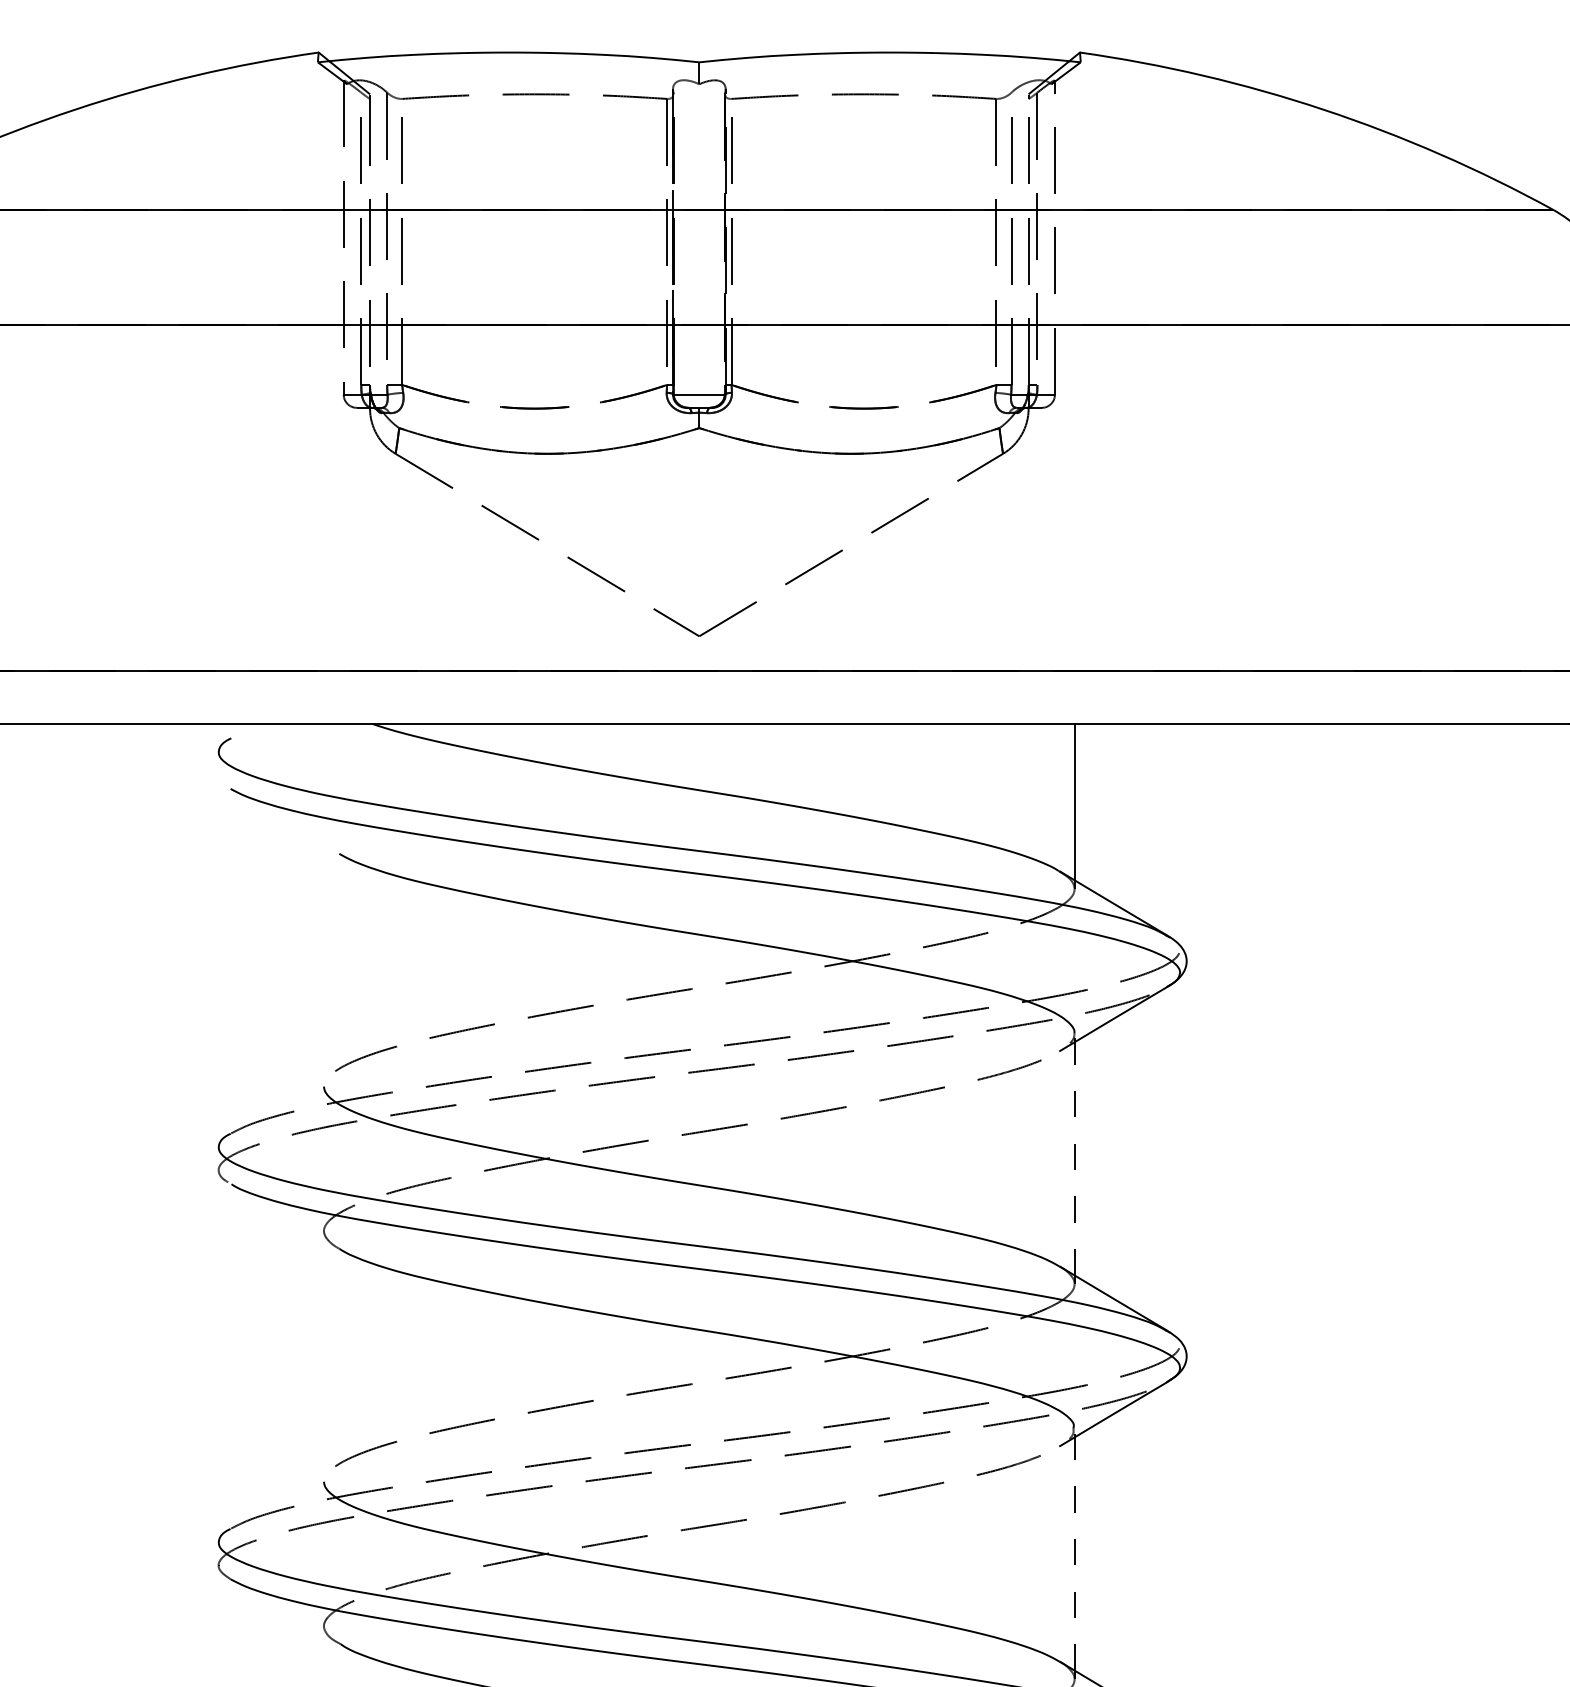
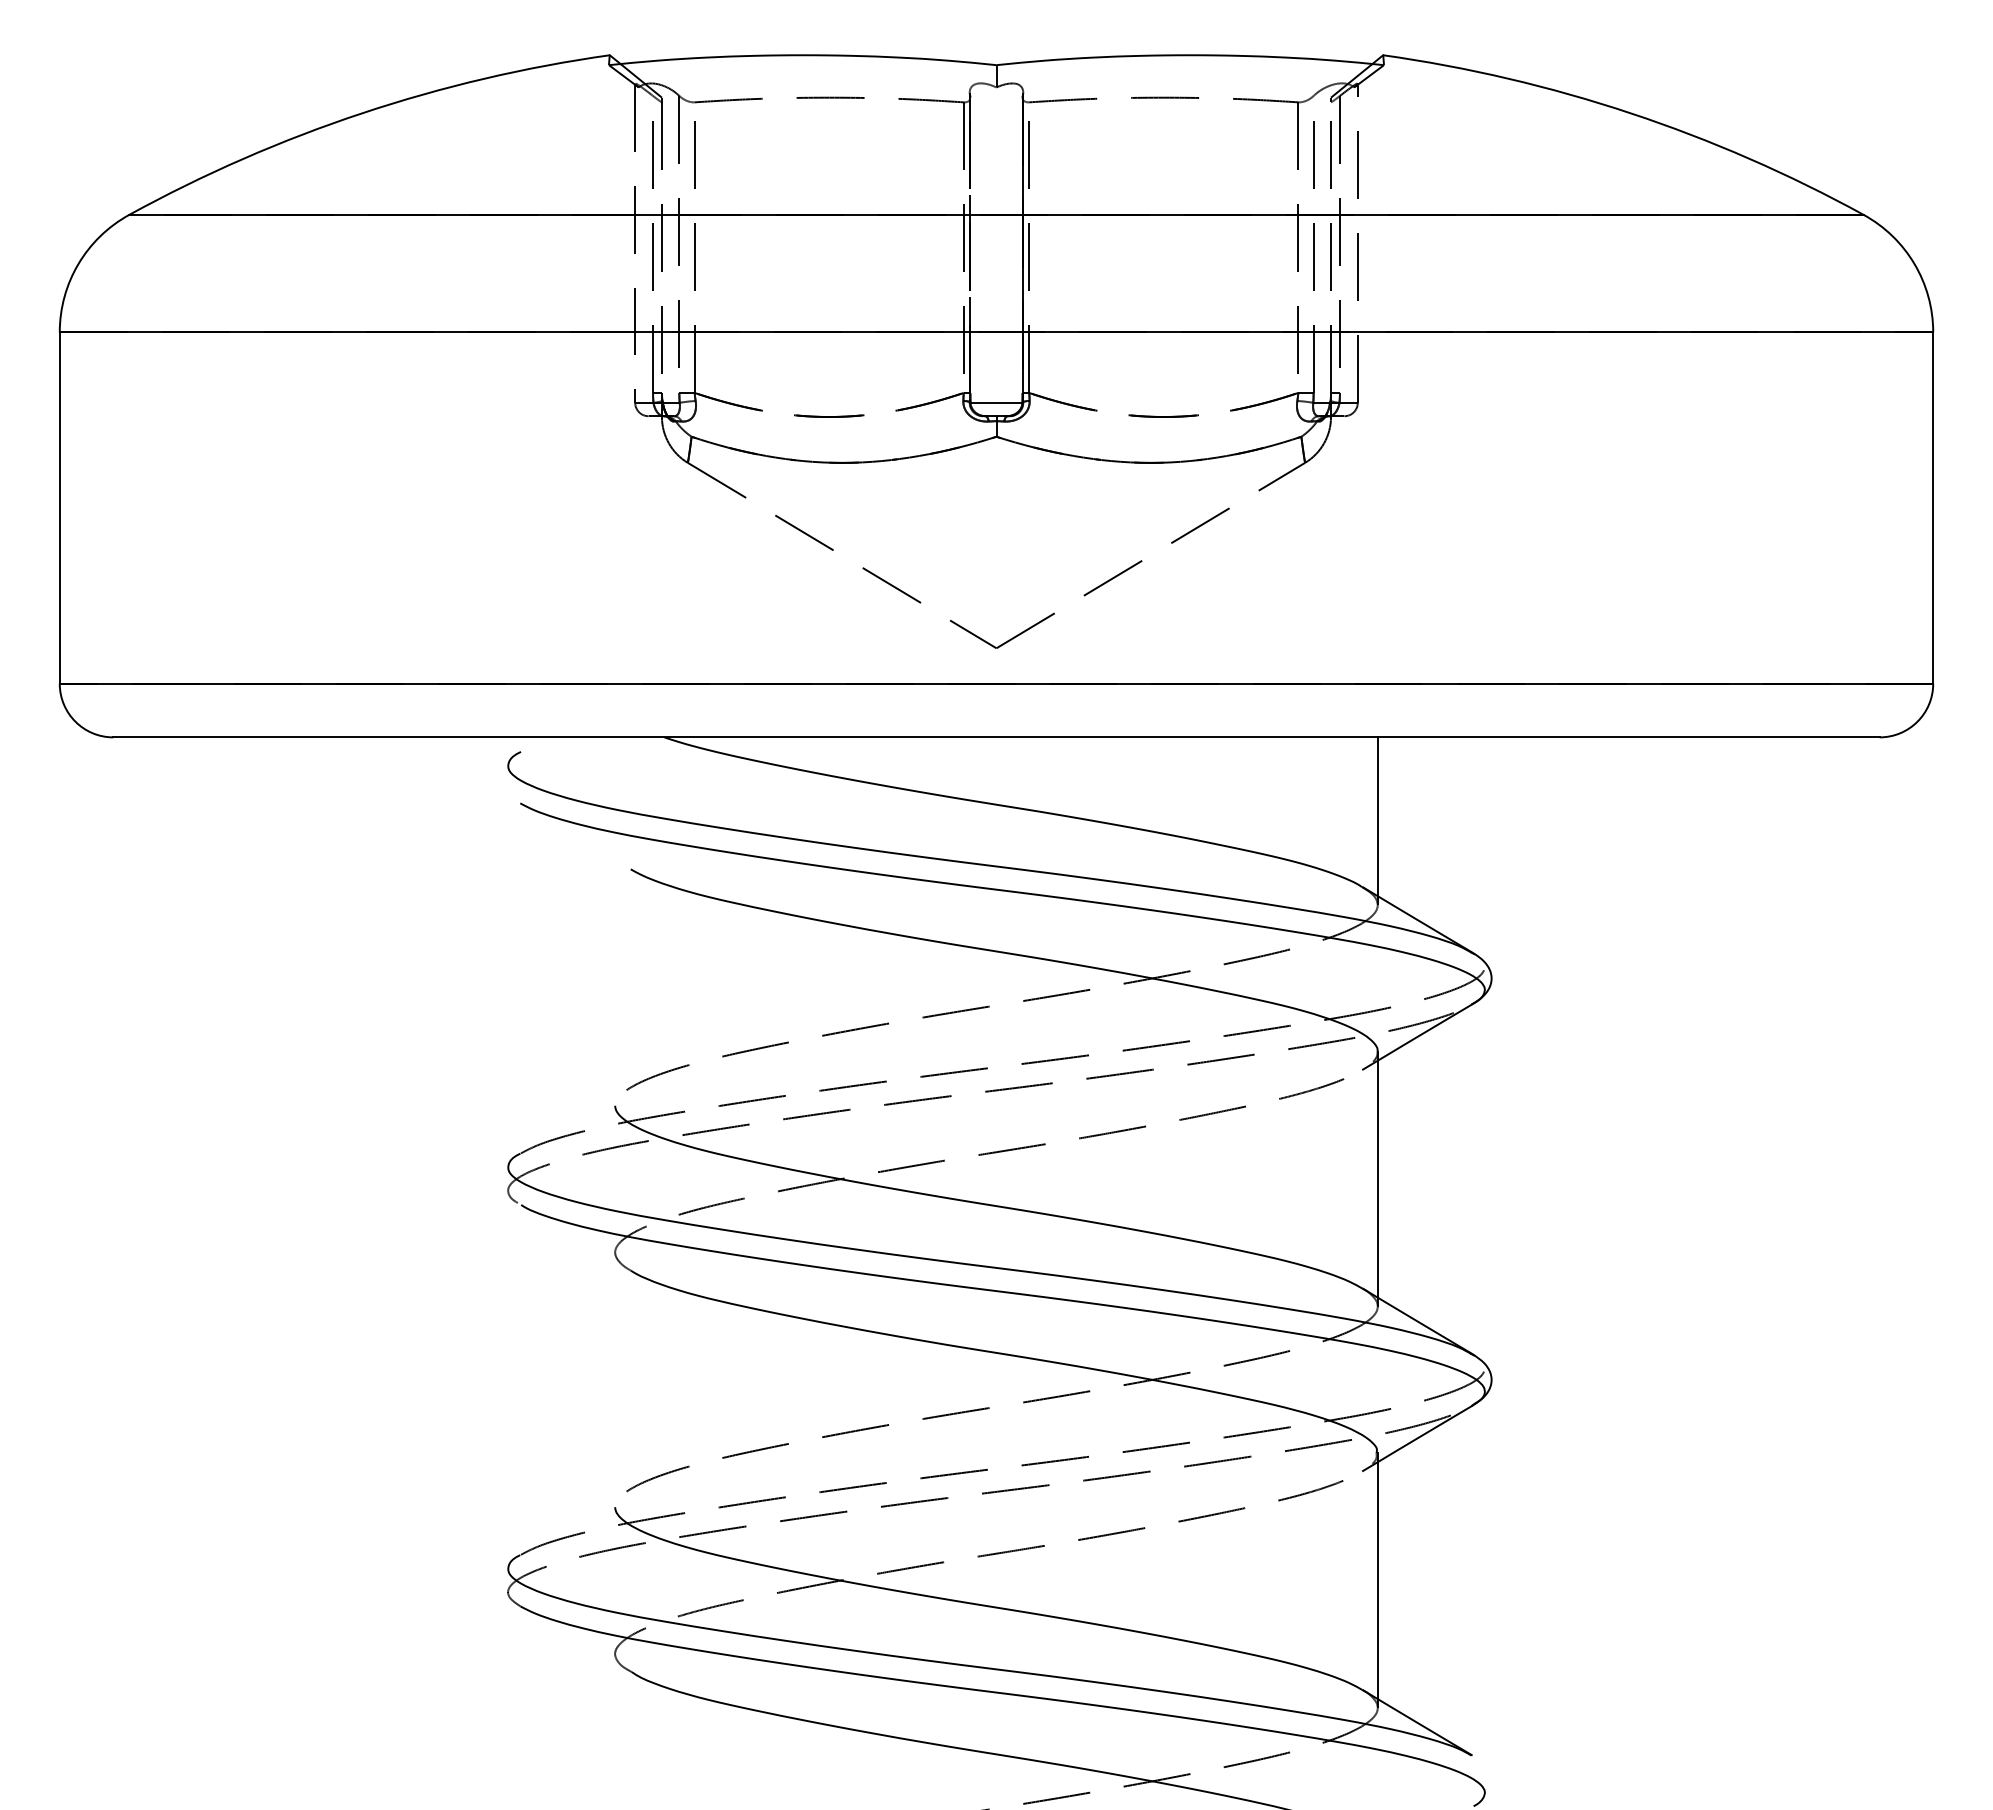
line: (1074, 1154) -> (1377, 1174), dashed -> solid
line: (1074, 1549) -> (1377, 1576), dashed -> solid

